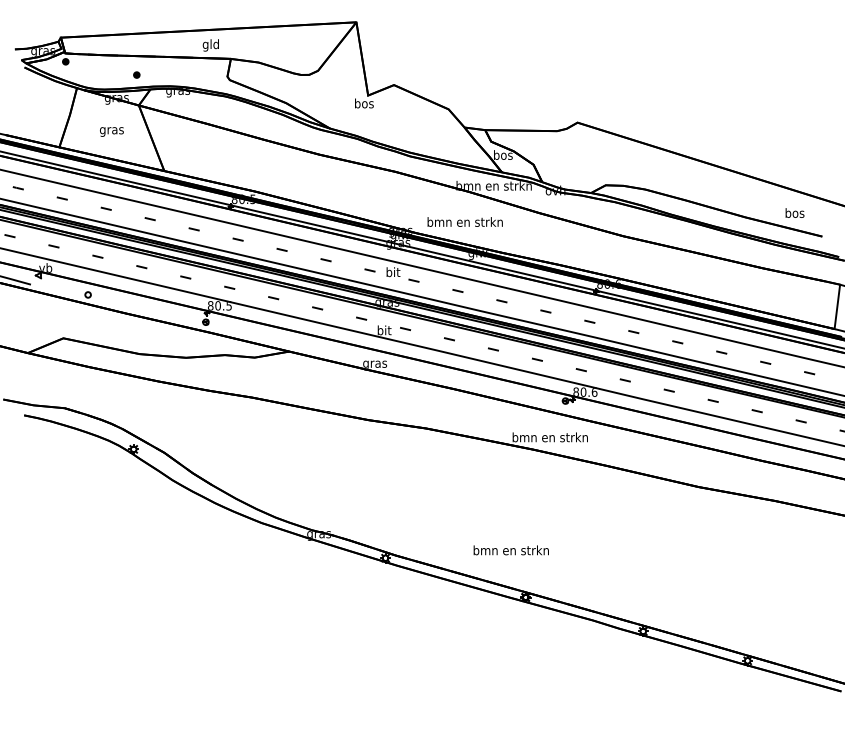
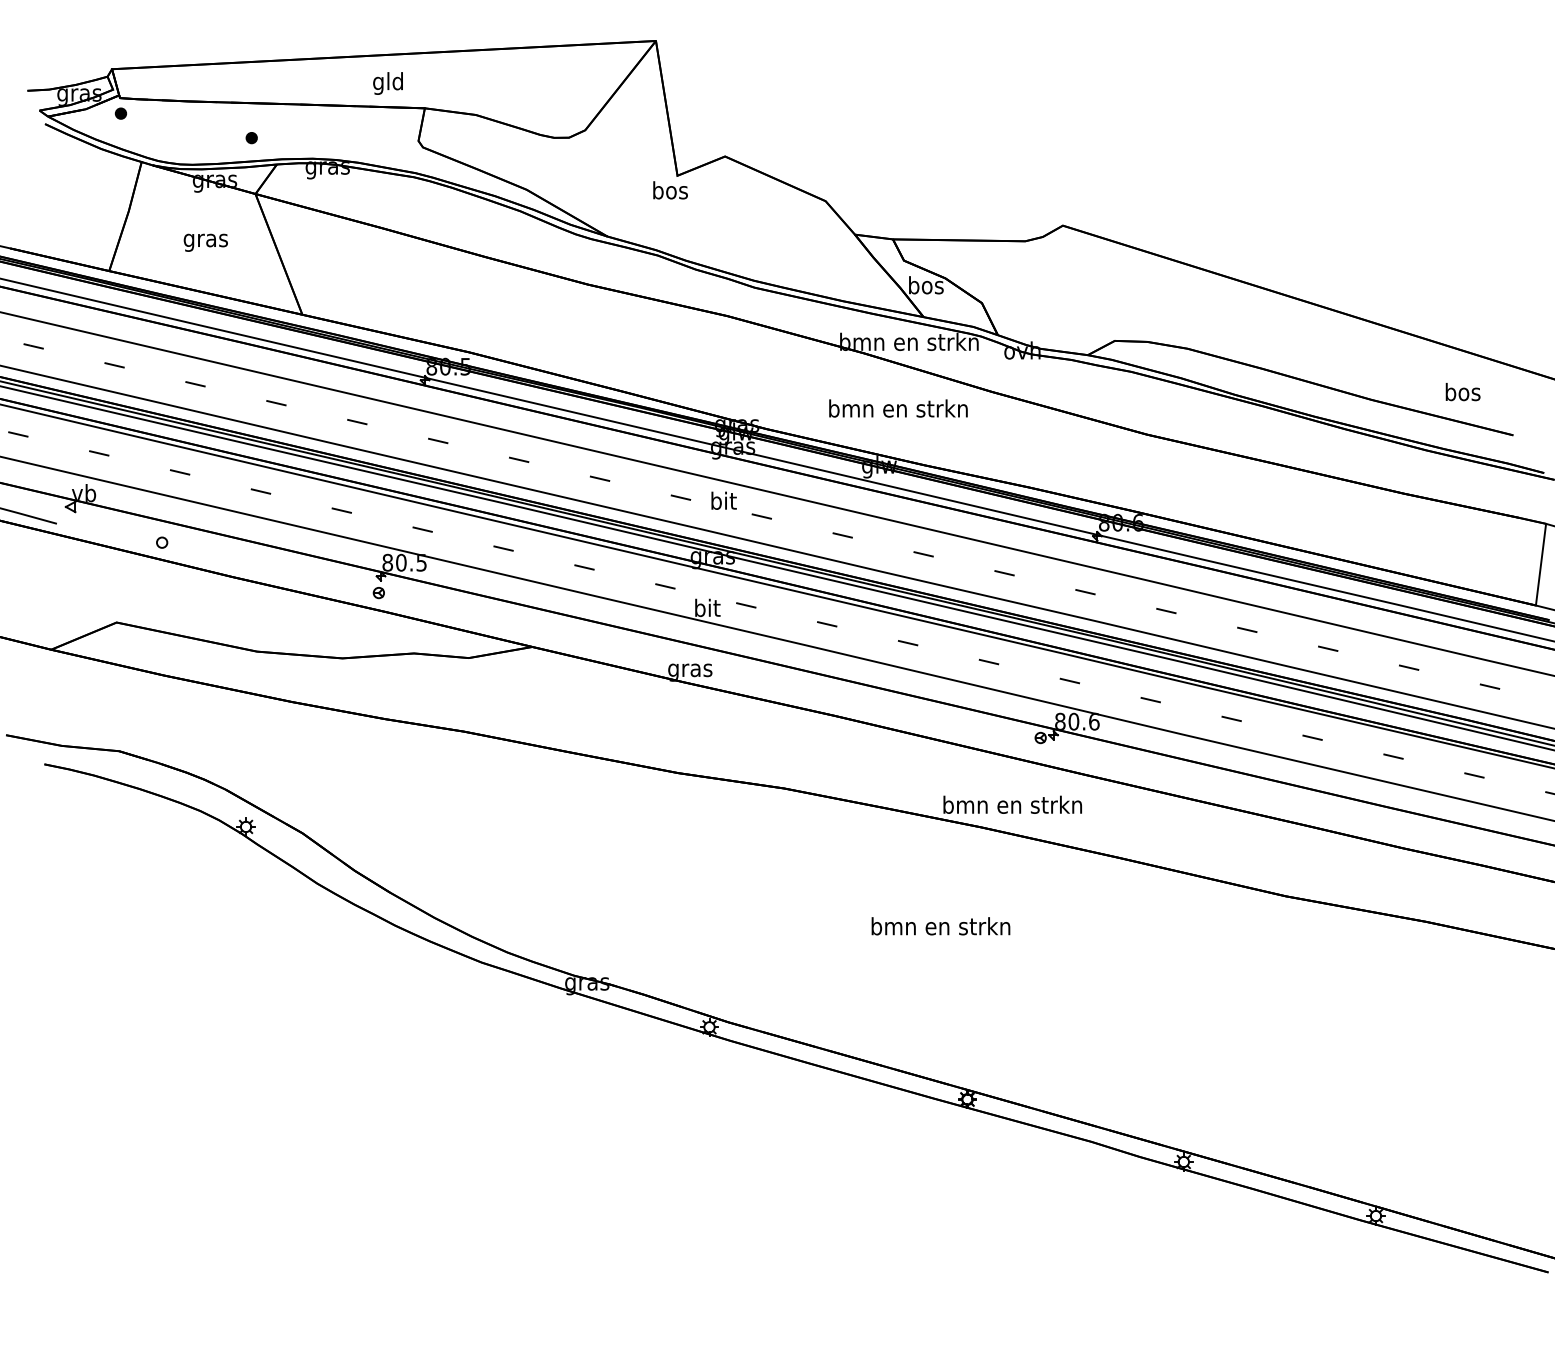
text: (464, 221) -> (897, 407), moved
text: (510, 550) -> (939, 926), moved

